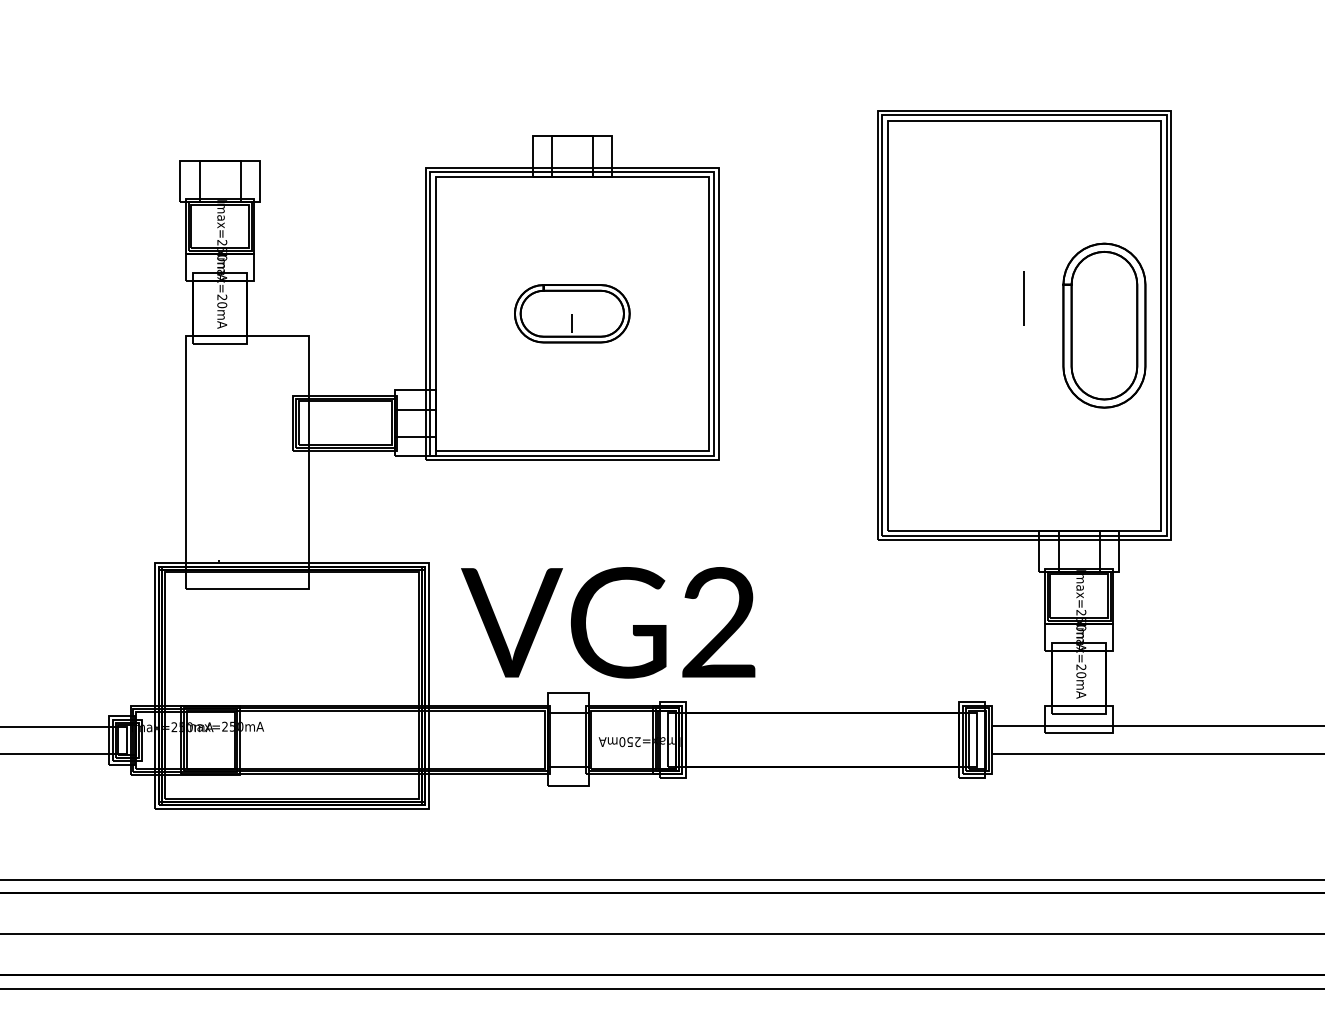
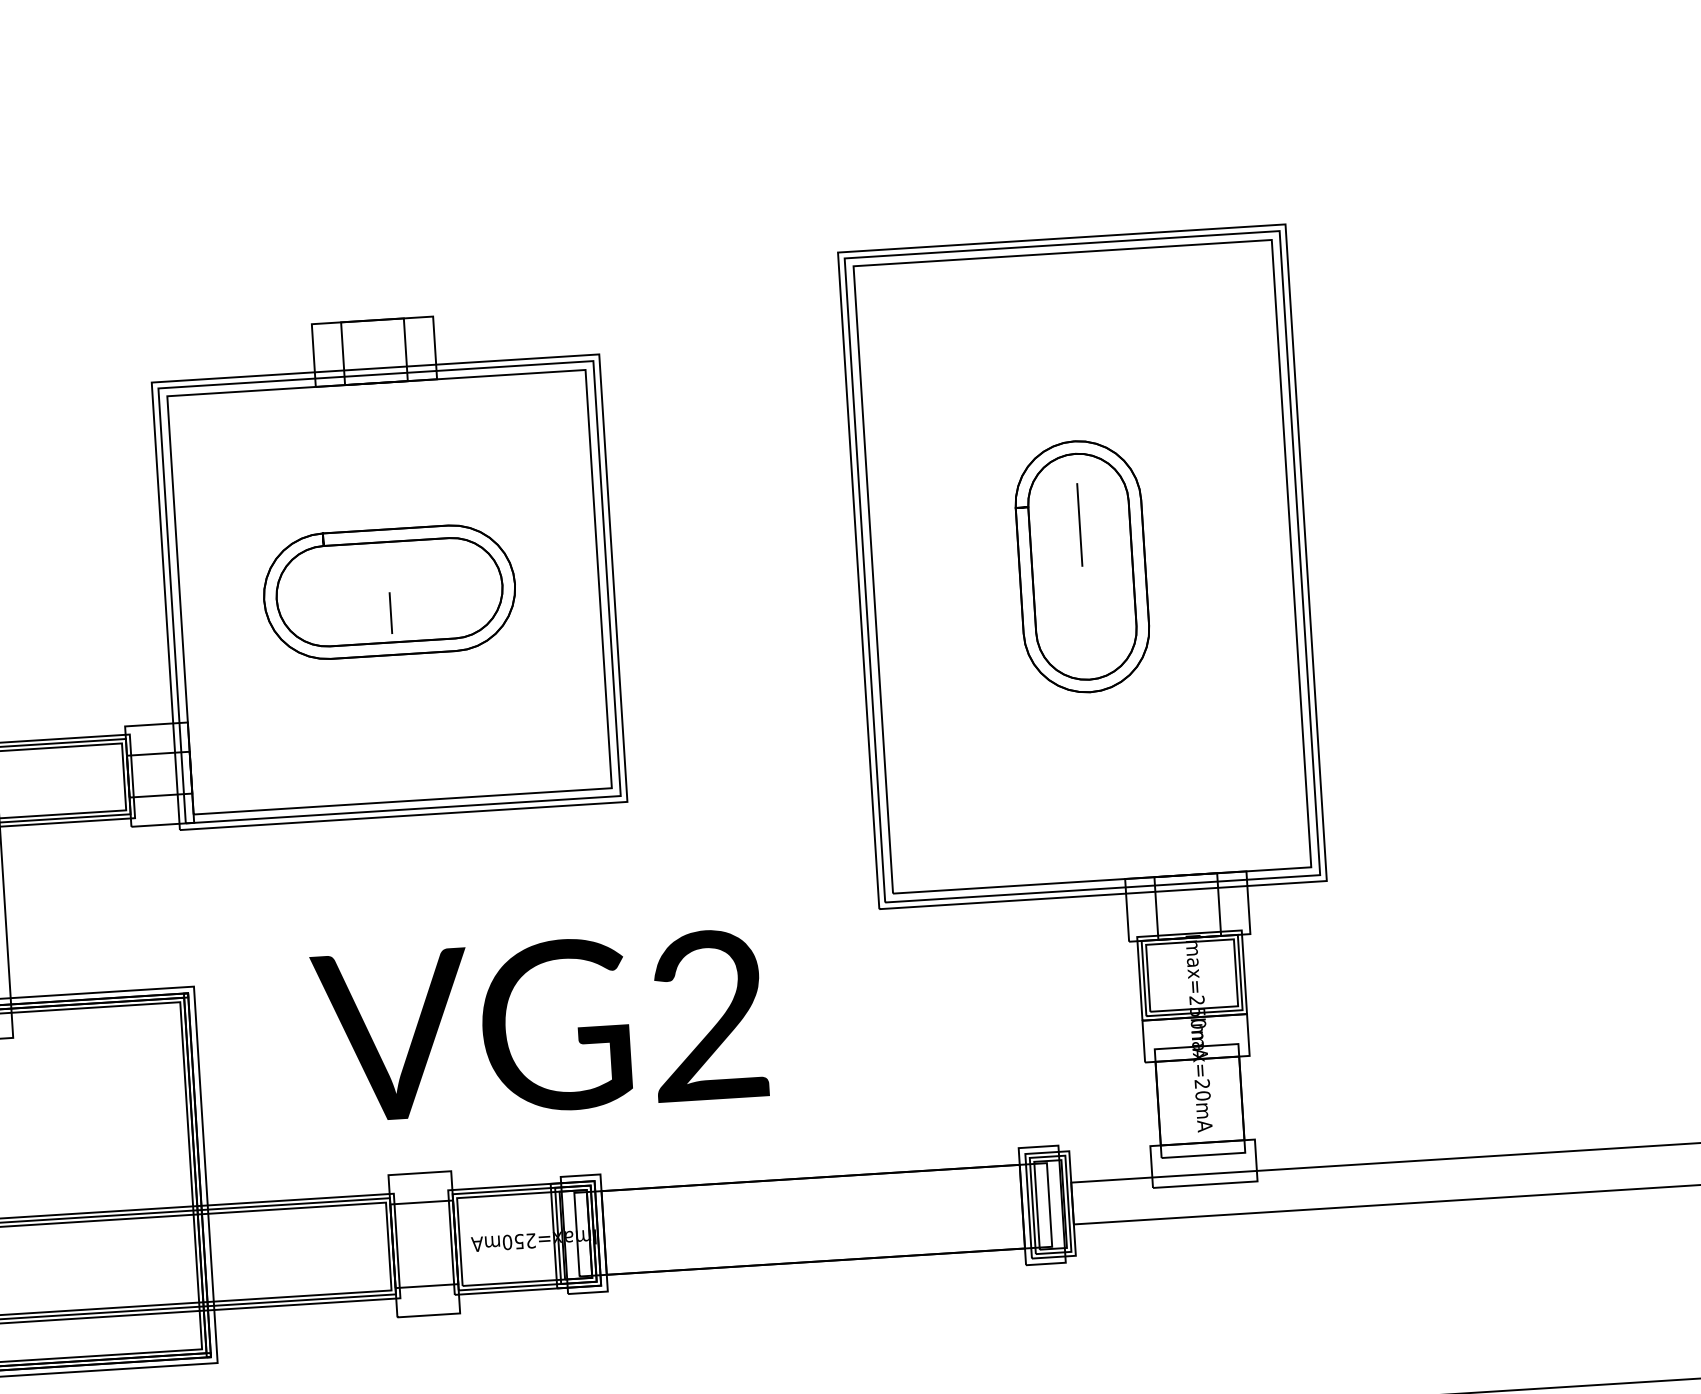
part: (572, 313) -> (389, 591), size x1.43
part: (1104, 325) -> (1082, 566), moved
text: (608, 622) -> (540, 1026), moved

